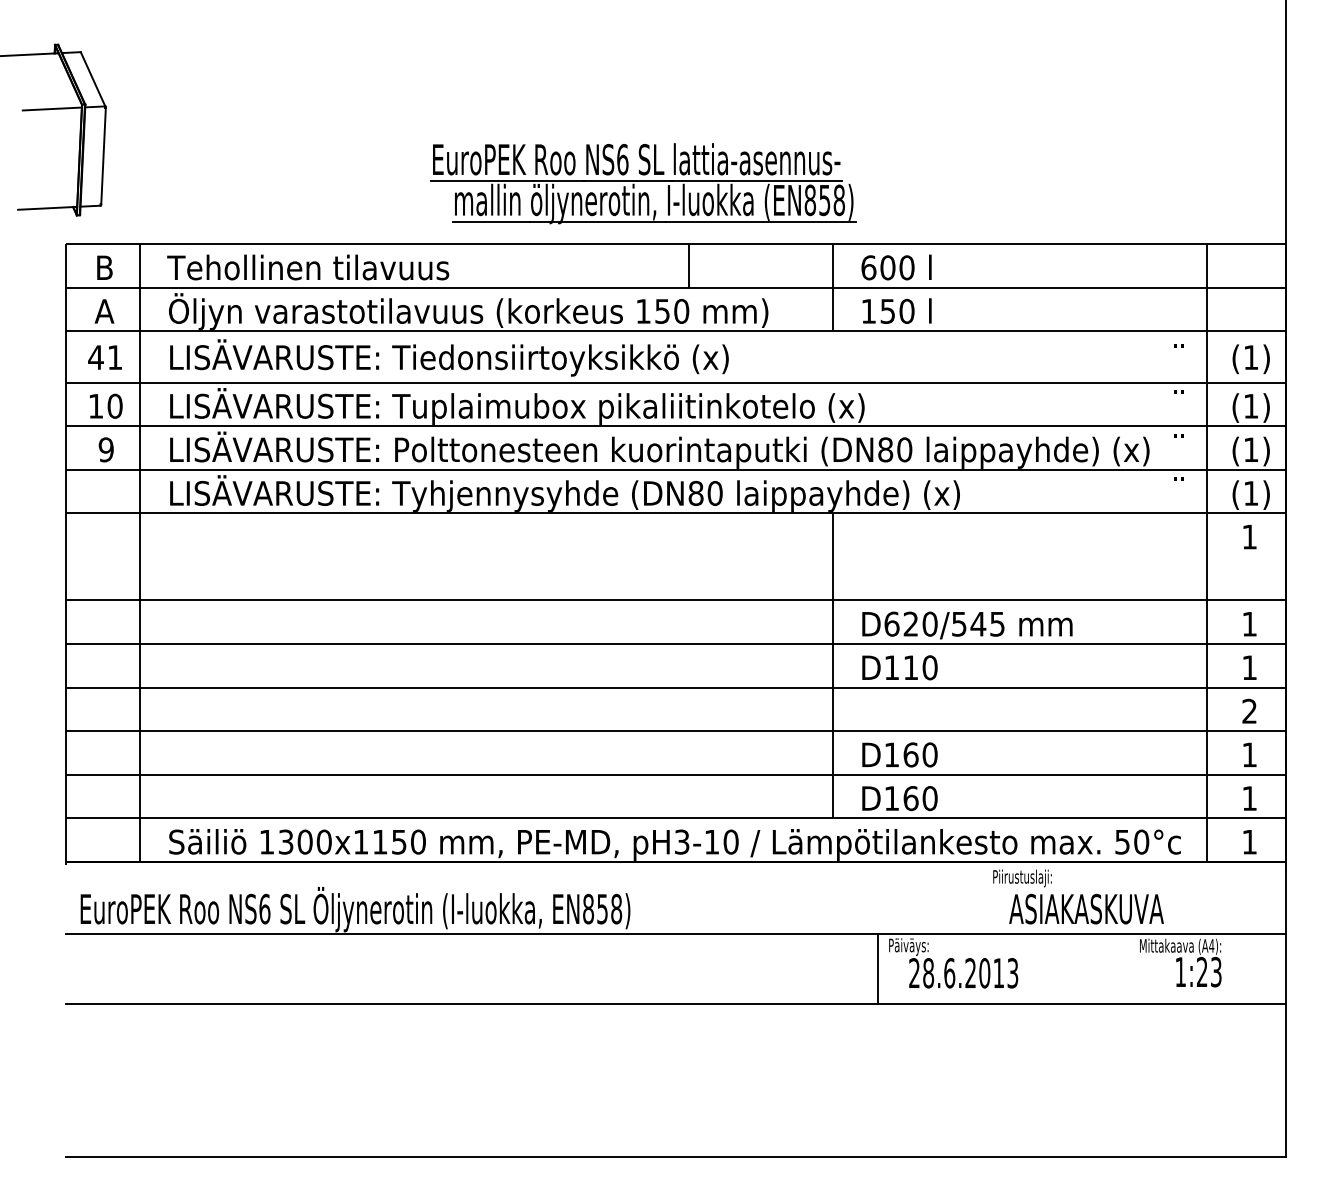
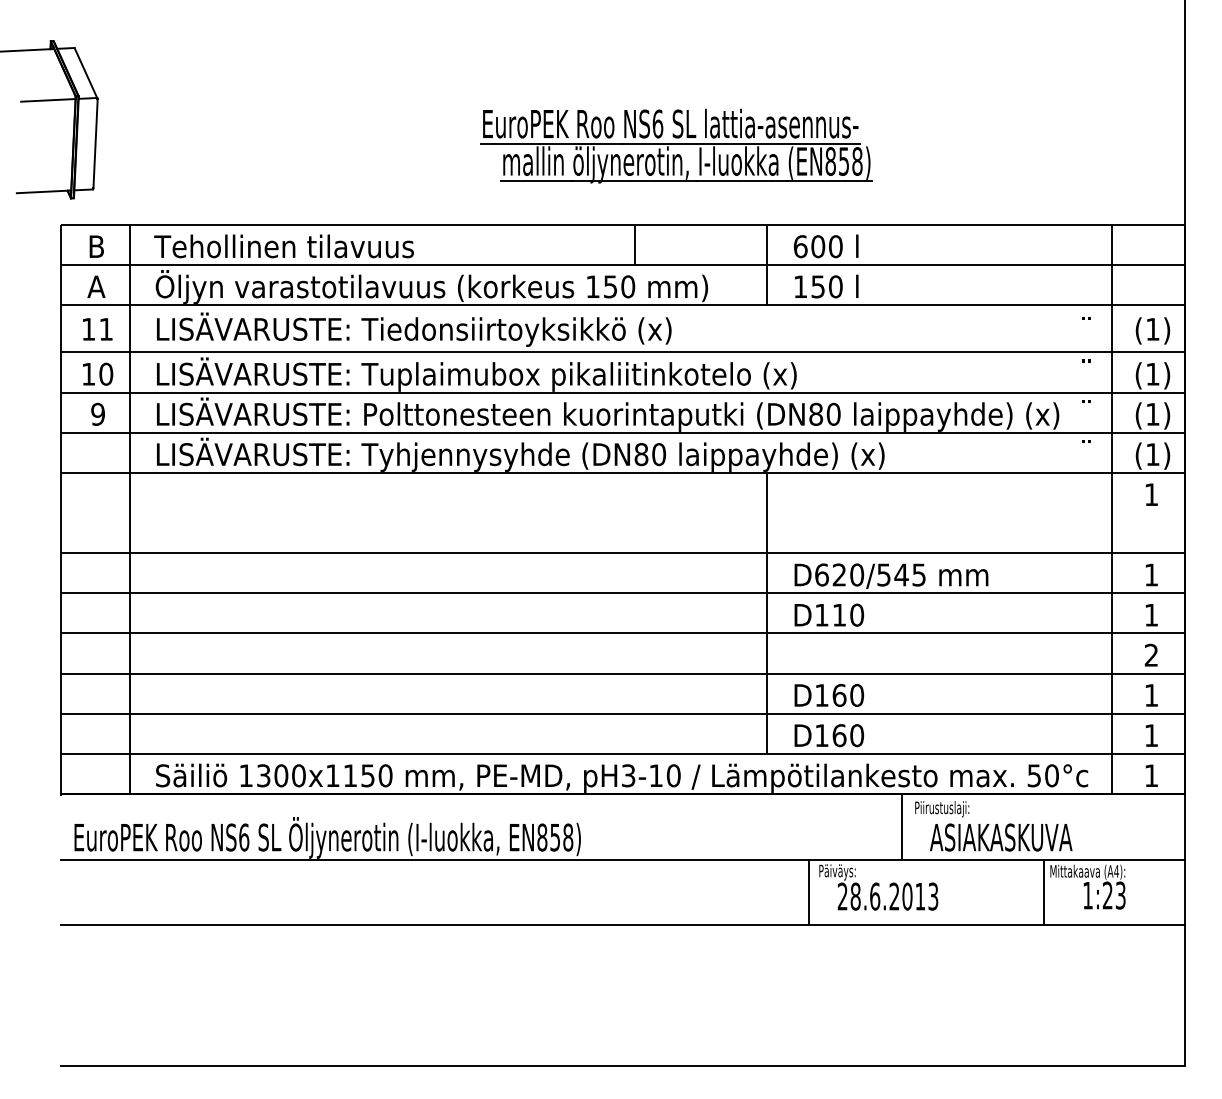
part: (642, 182) -> (676, 145), moved
text: (95, 357) -> (88, 329), 41 -> 11
line: (978, 898) -> (901, 827), added
line: (1133, 968) -> (1044, 892), added

